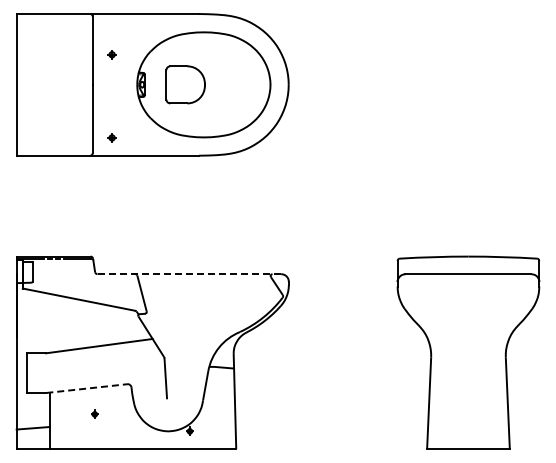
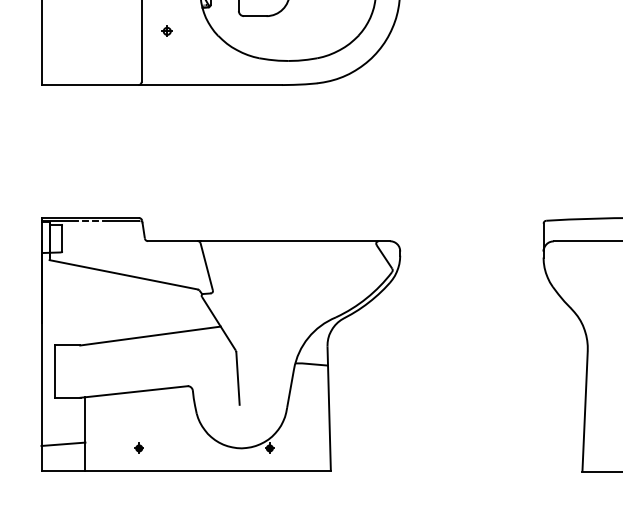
part: (111, 137) -> (166, 30), moved
line: (189, 274) -> (269, 241), dashed -> solid
line: (87, 388) -> (134, 391), dashed -> solid
part: (94, 413) -> (138, 447), moved

